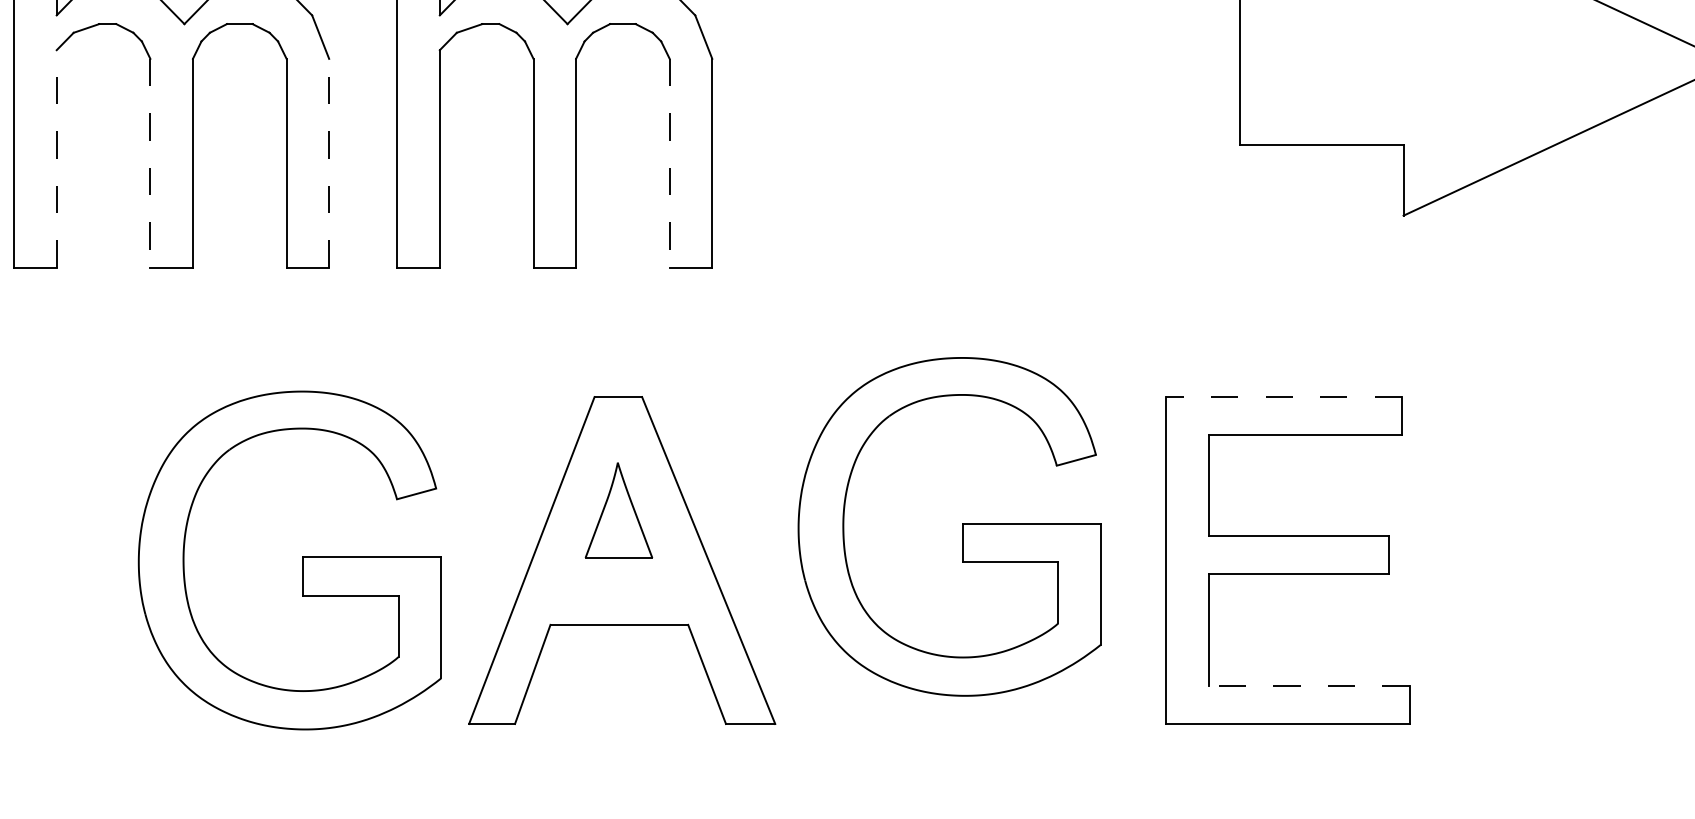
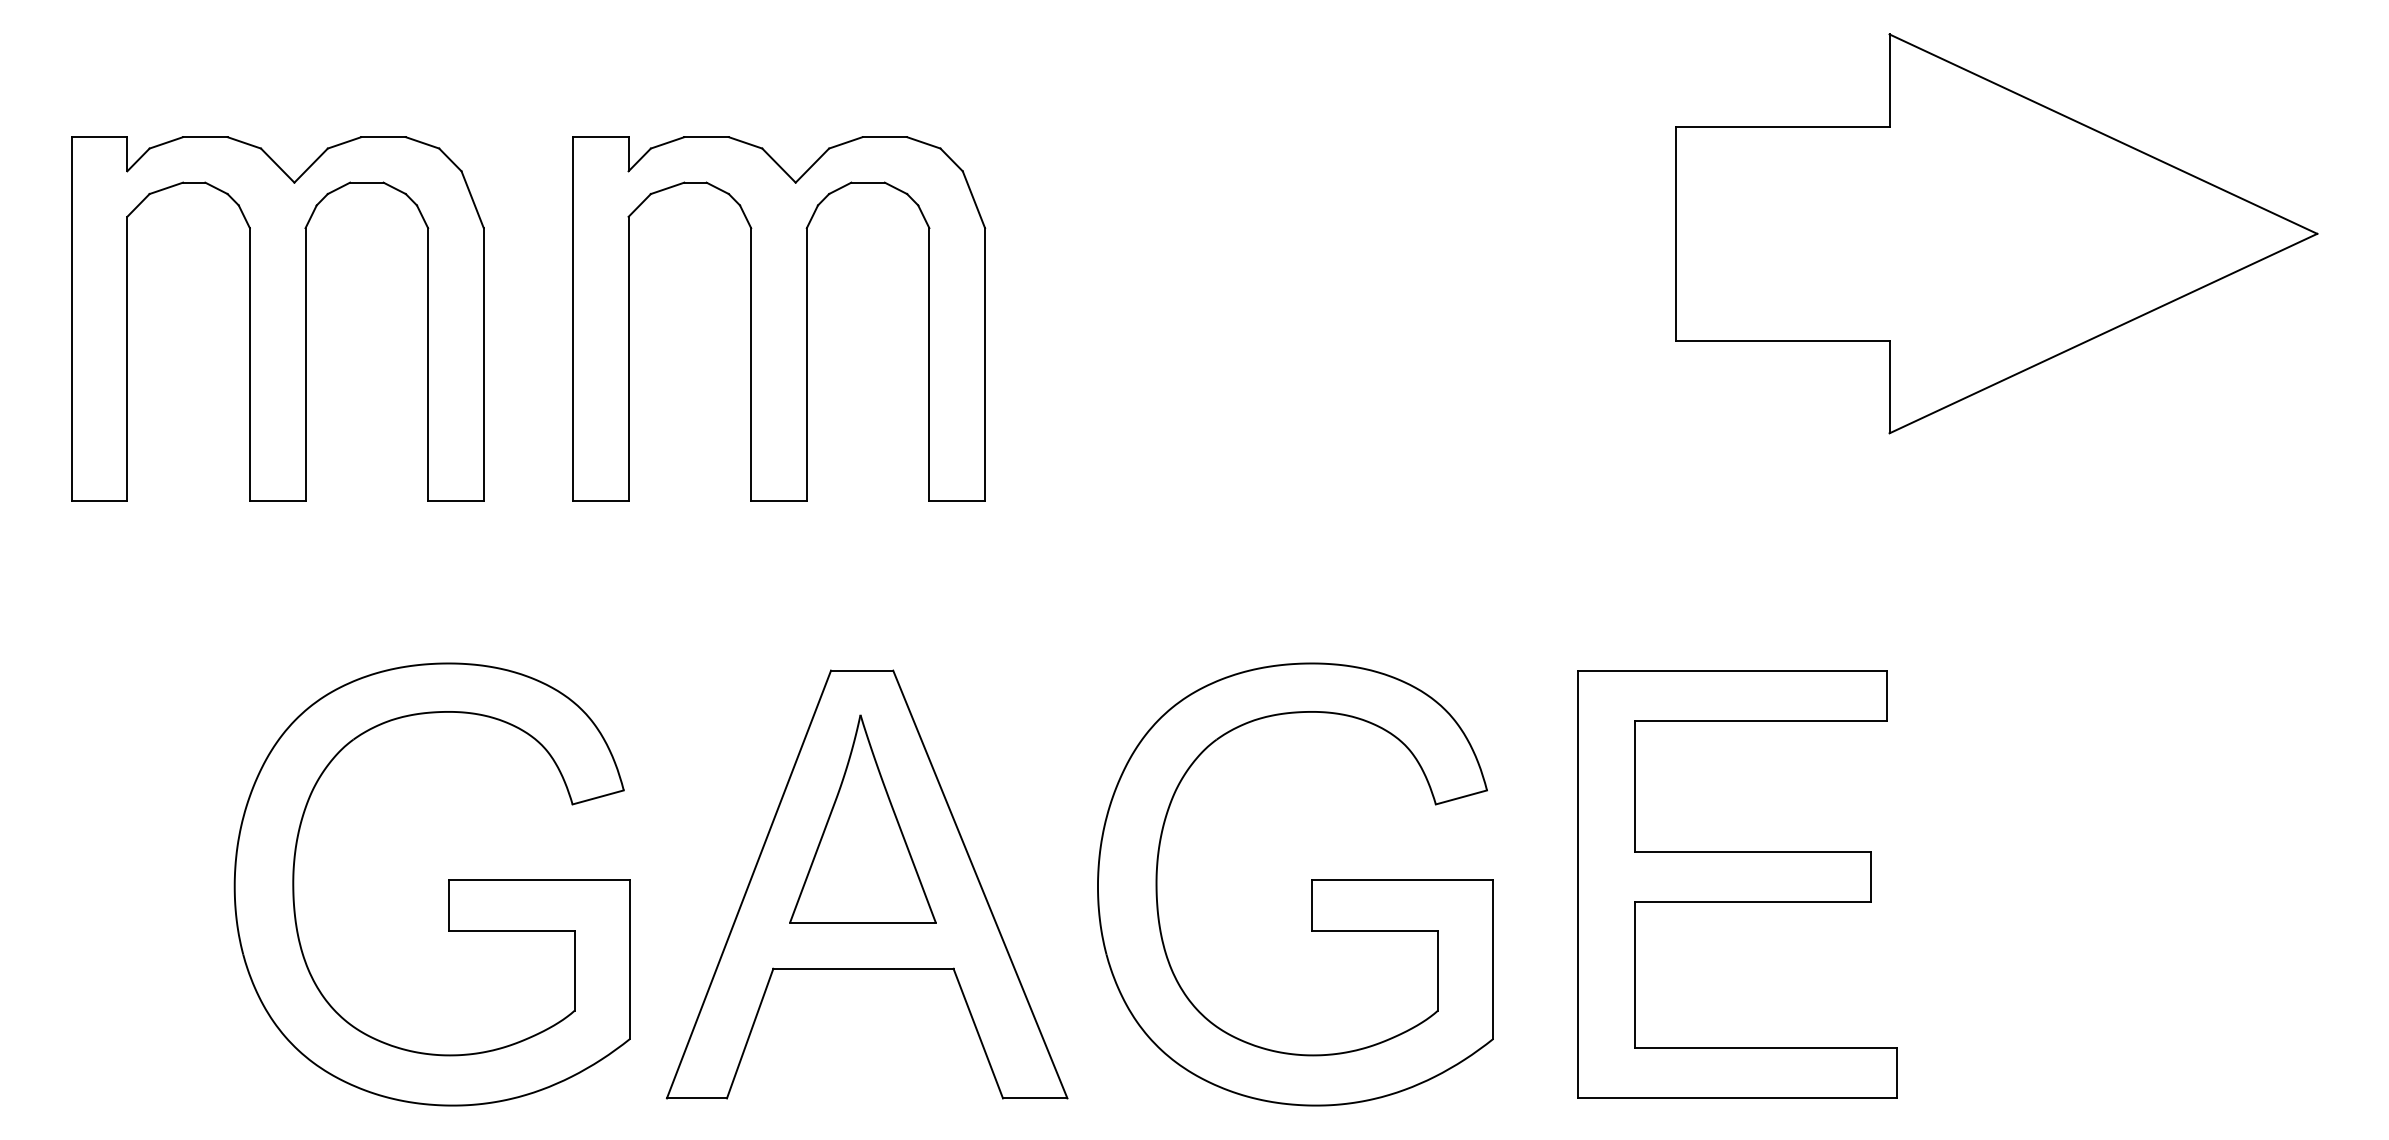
line: (56, 158) -> (127, 358), dashed -> solid
line: (150, 163) -> (249, 364), dashed -> solid
line: (328, 163) -> (483, 364), dashed -> solid
line: (669, 163) -> (929, 364), dashed -> solid
line: (1283, 396) -> (1732, 670), dashed -> solid
part: (618, 510) -> (862, 818), size x1.67
part: (961, 526) -> (1311, 884), moved
line: (1308, 685) -> (1765, 1048), dashed -> solid

